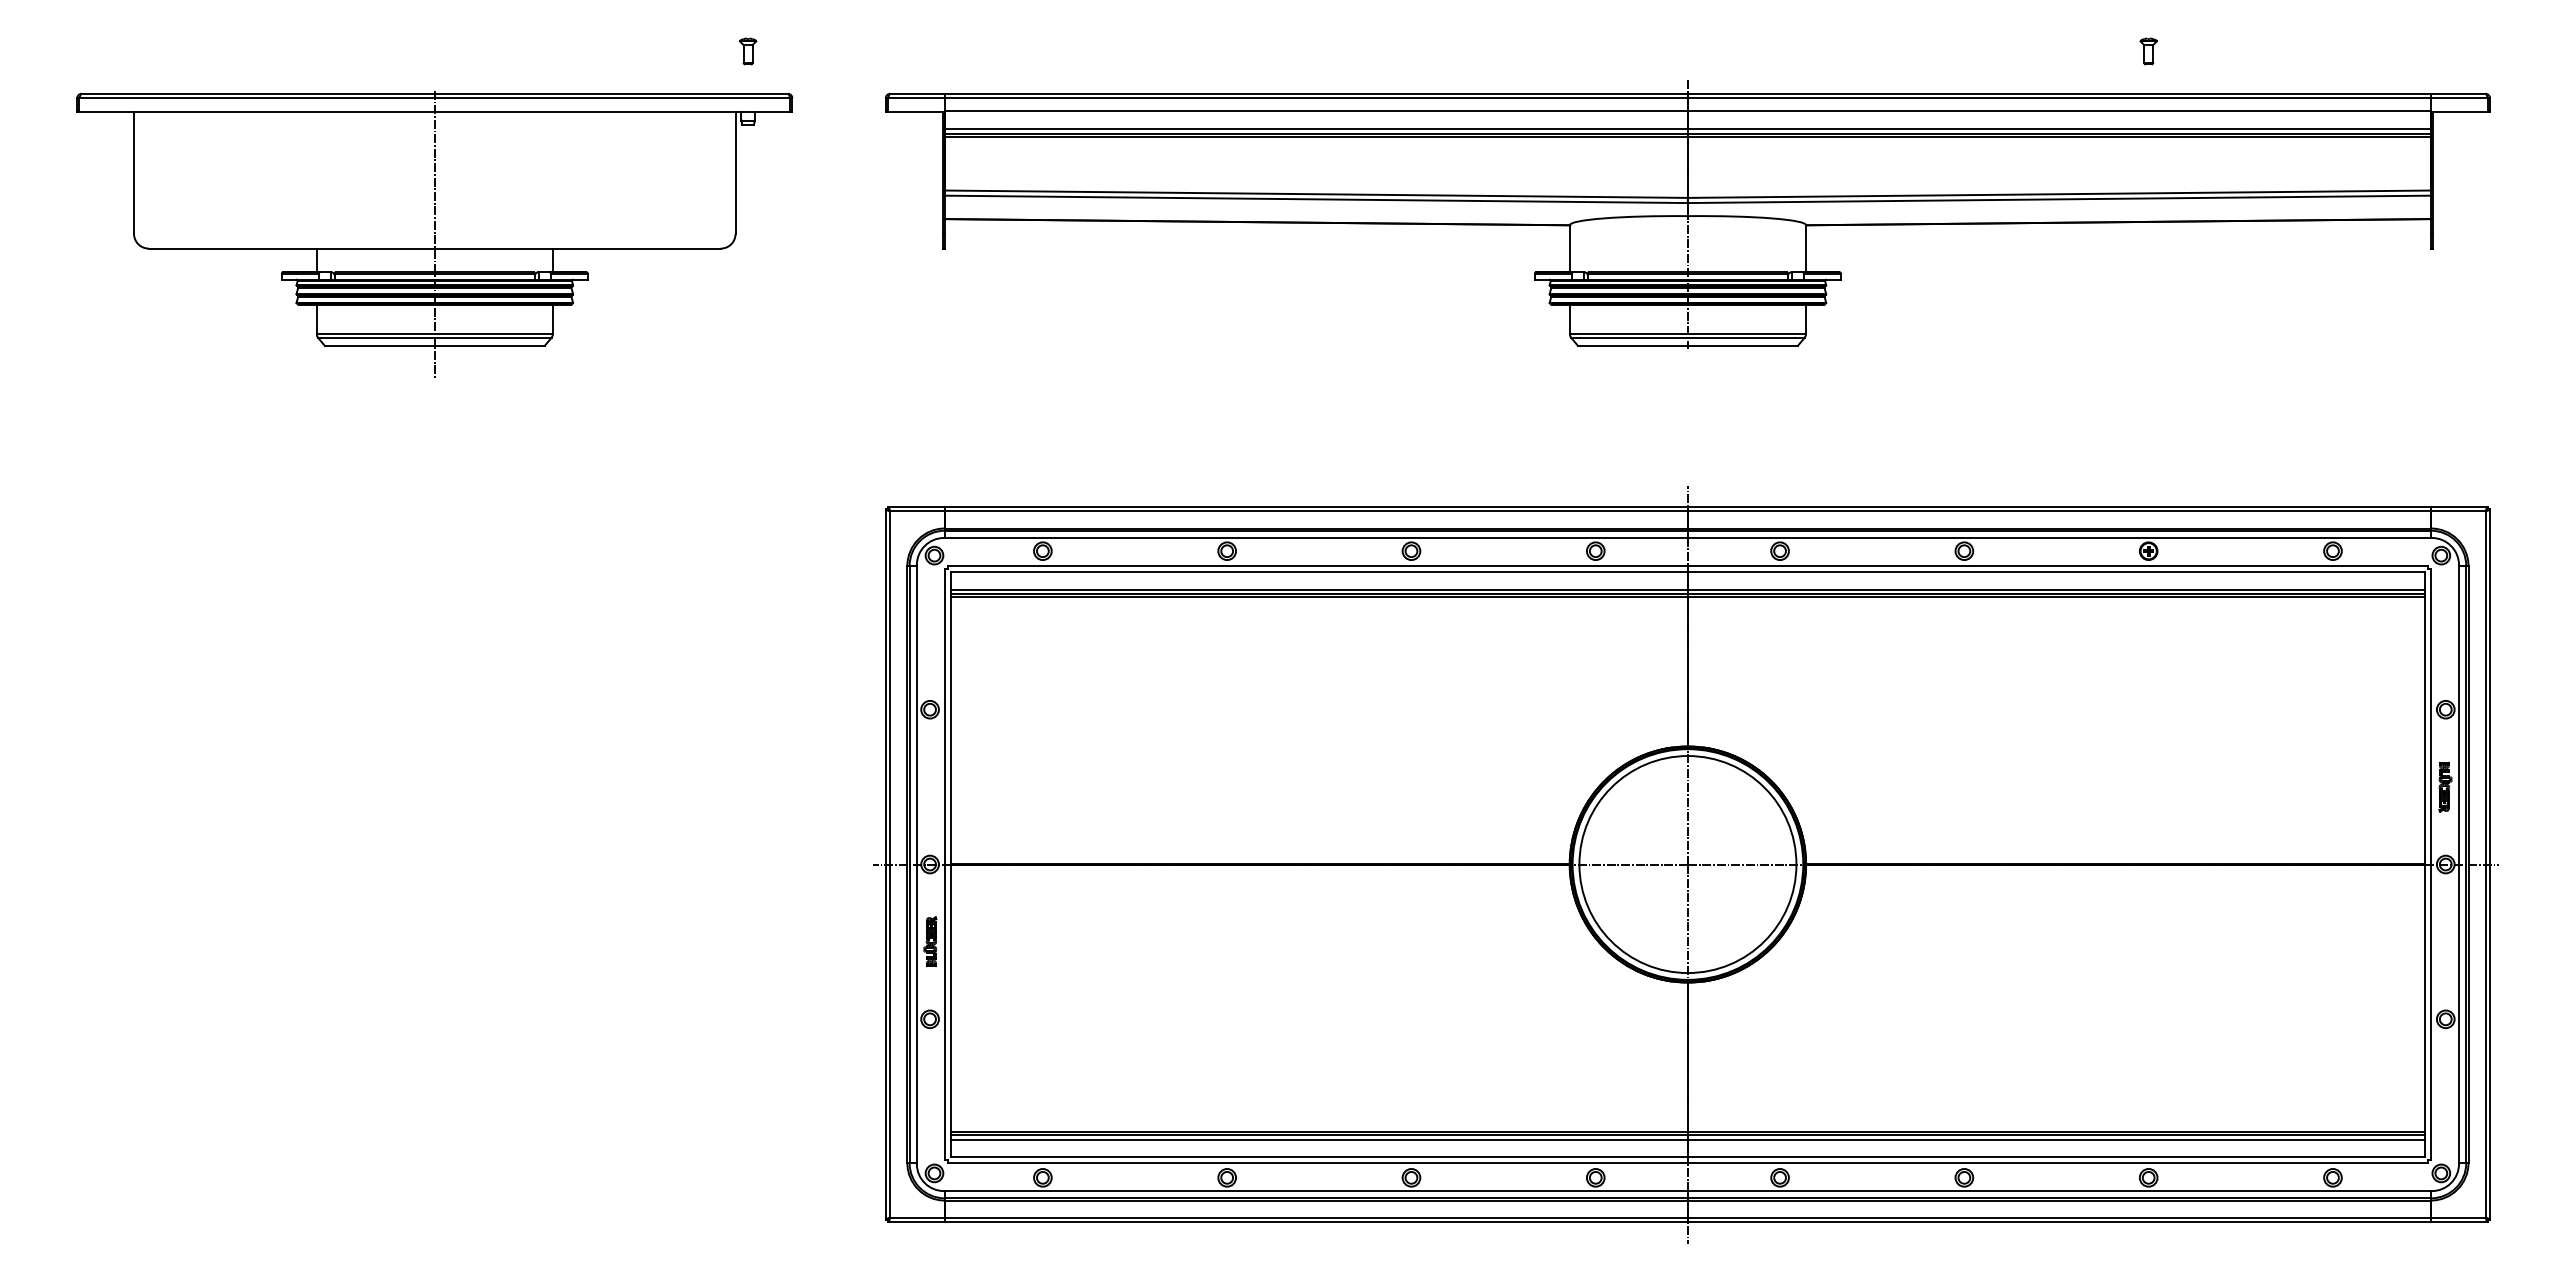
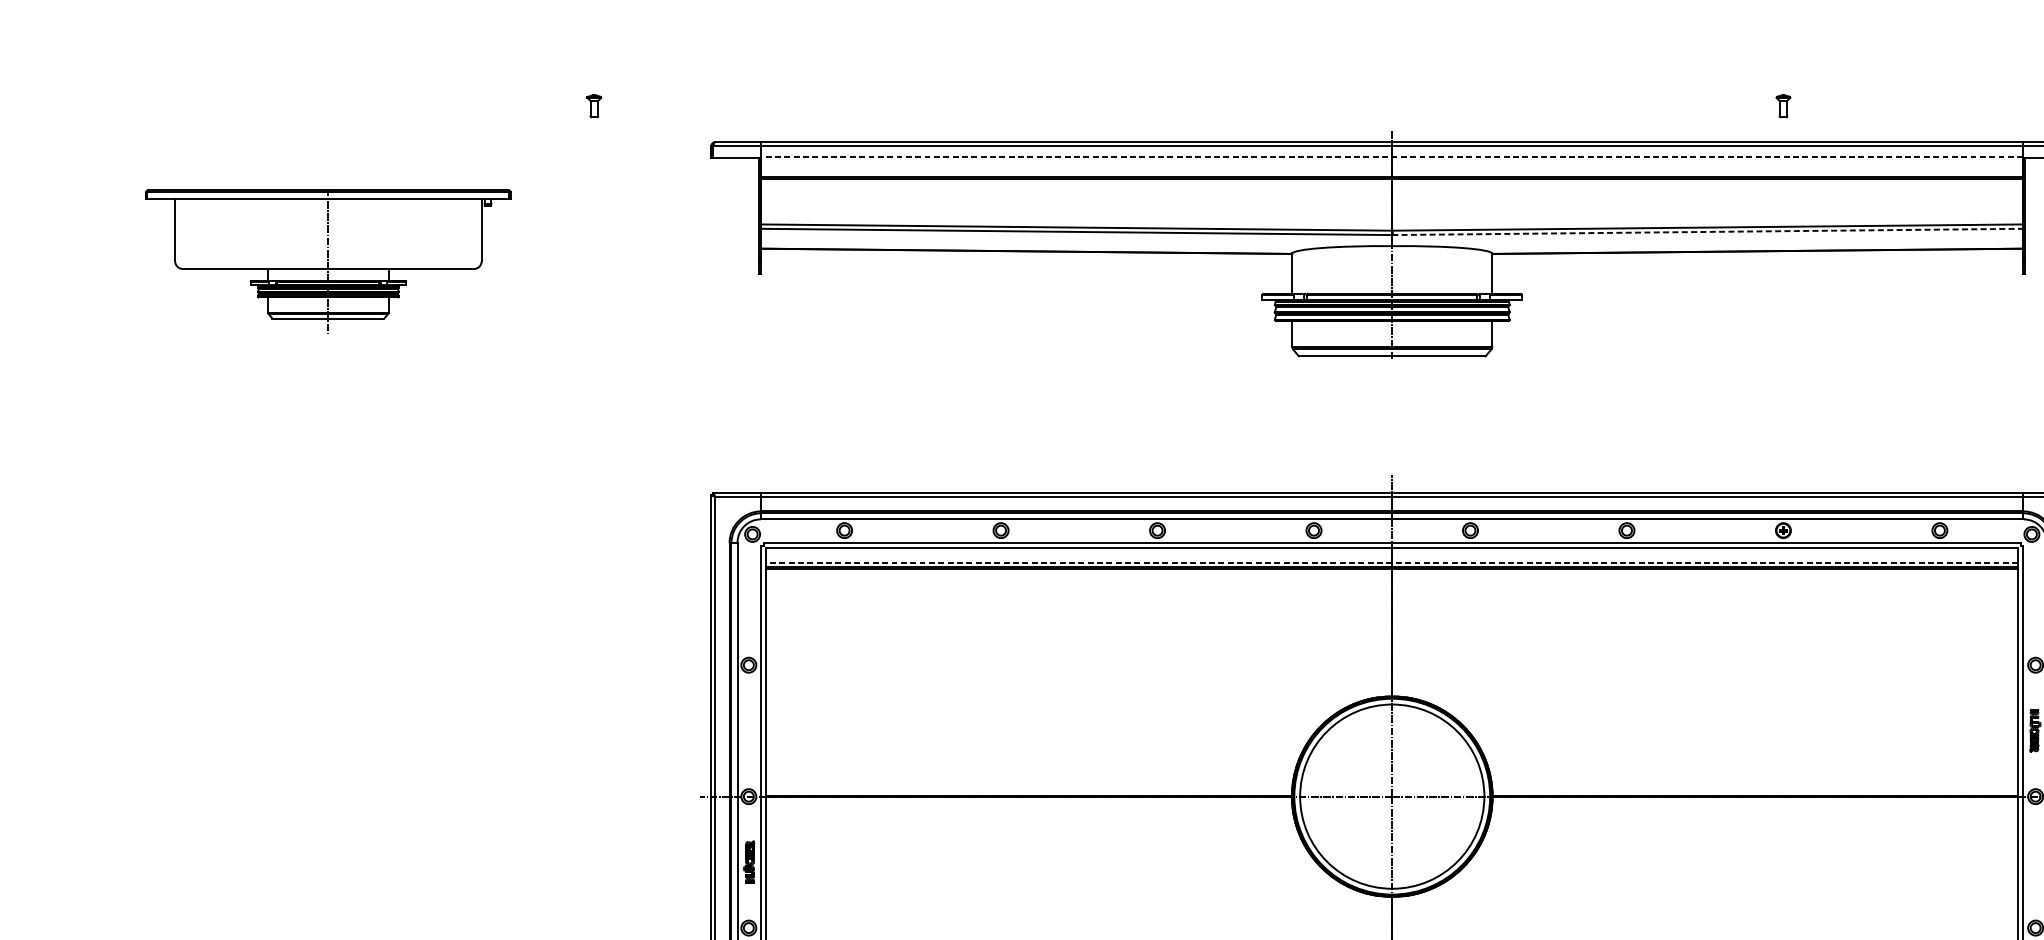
line: (1687, 111) -> (1391, 157), solid -> dashed
line: (1687, 129) -> (1391, 172), removed
line: (2059, 199) -> (1707, 232), solid -> dashed
part: (434, 234) -> (328, 261), size x0.6
line: (1687, 589) -> (1391, 563), solid -> dashed

